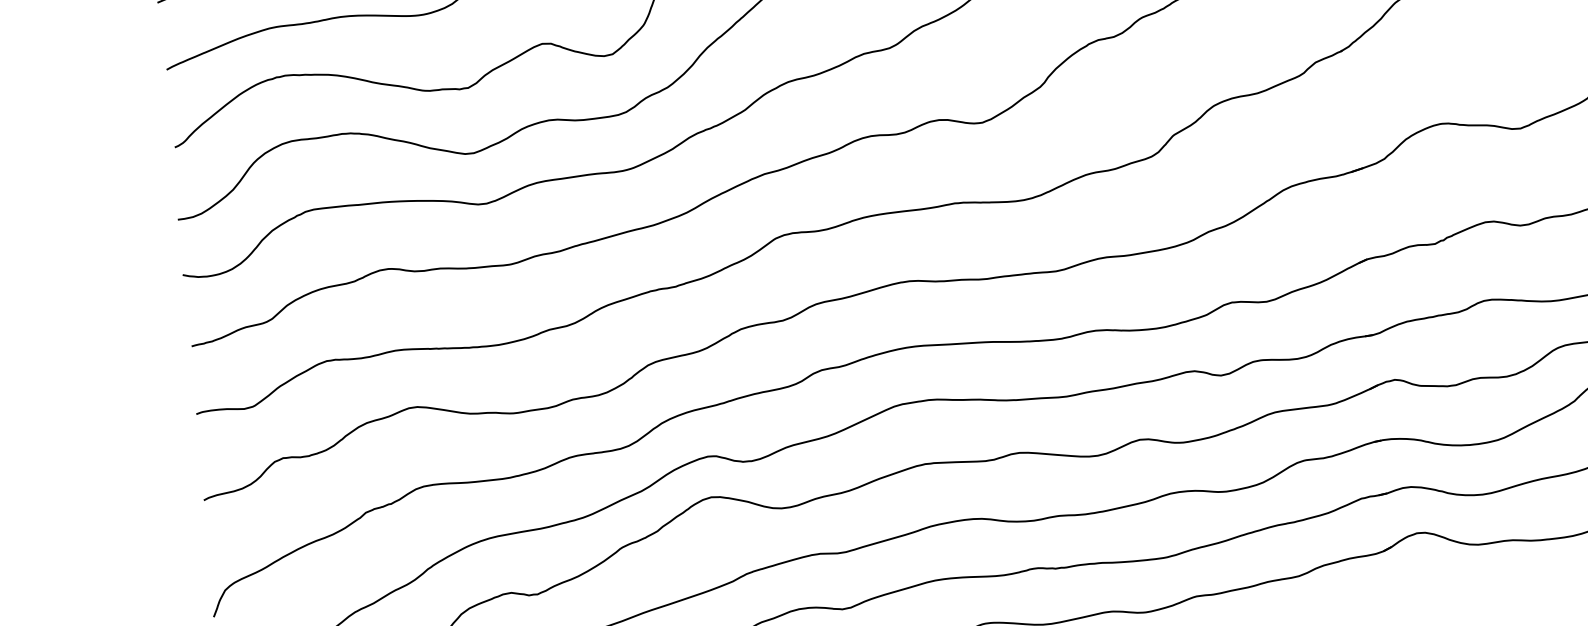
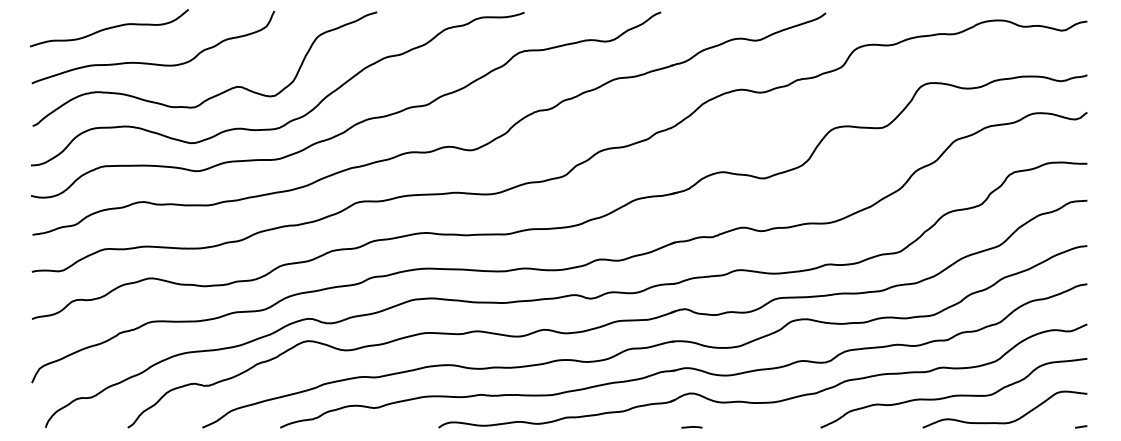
line: (1425, 595) -> (691, 427), added

